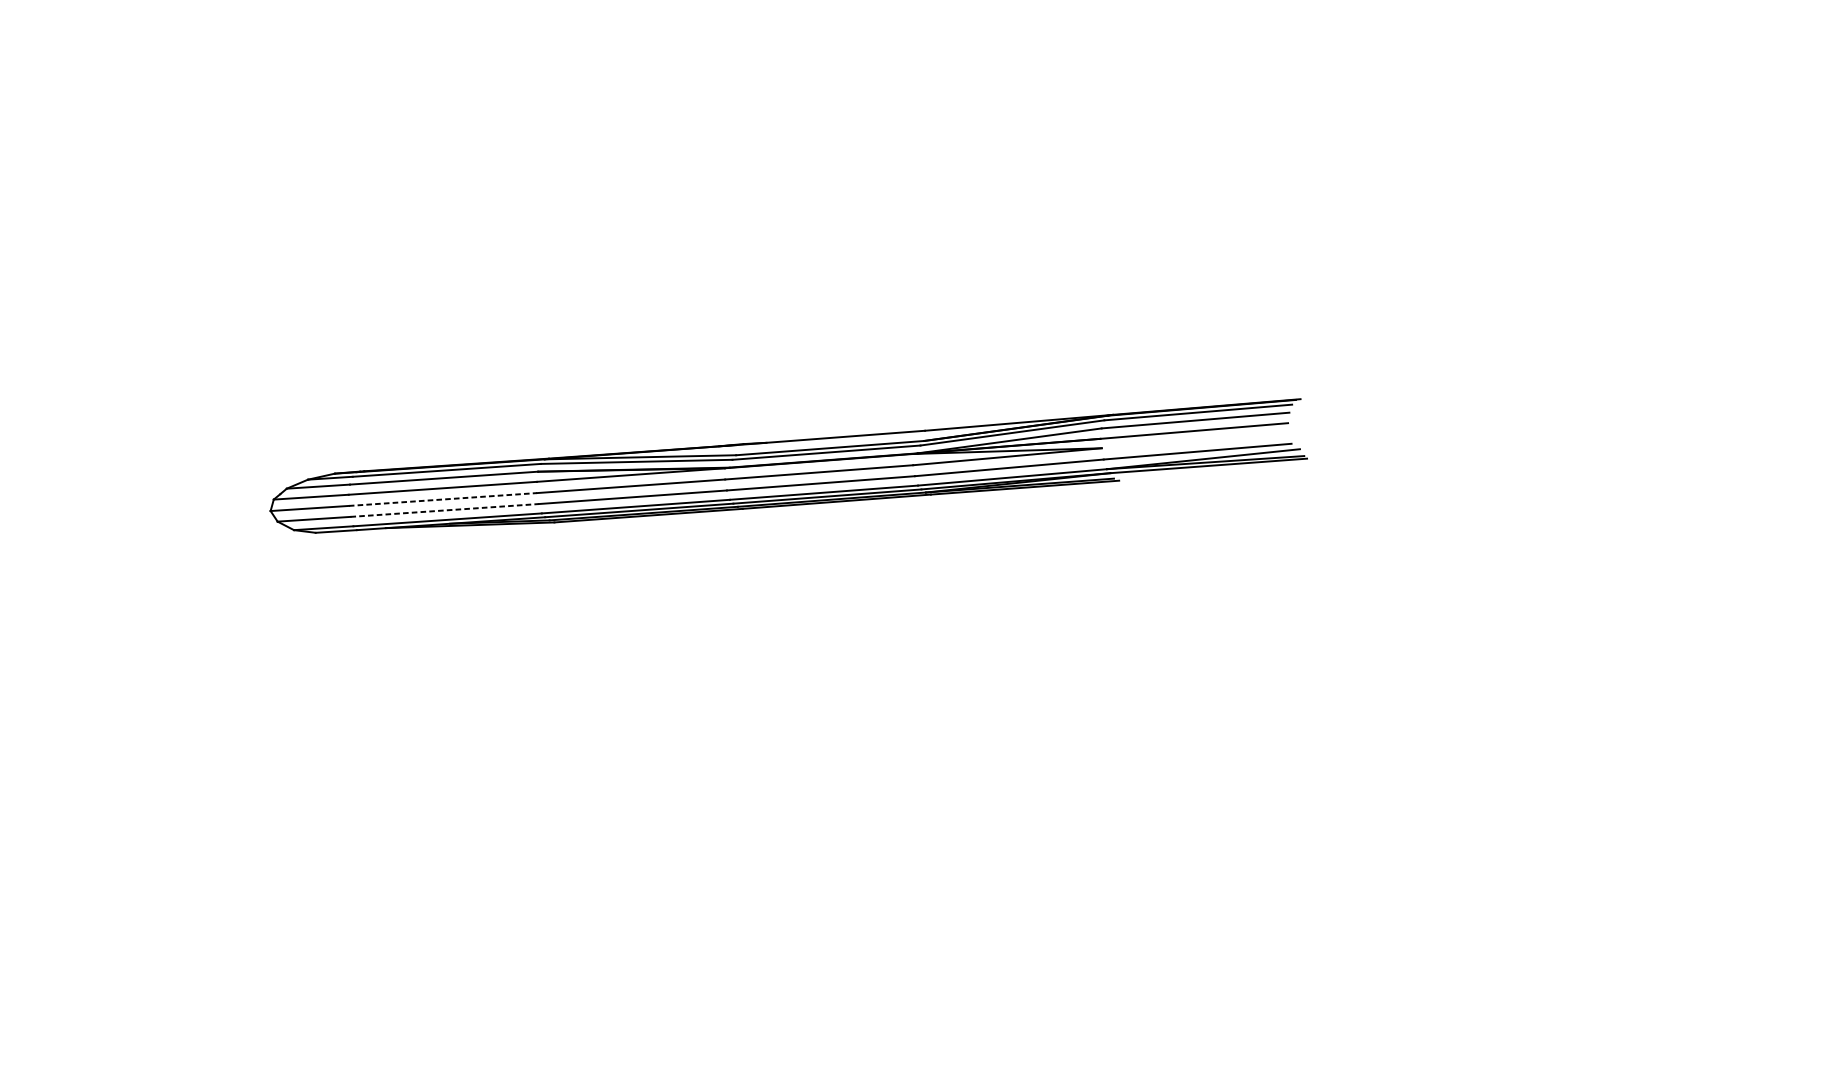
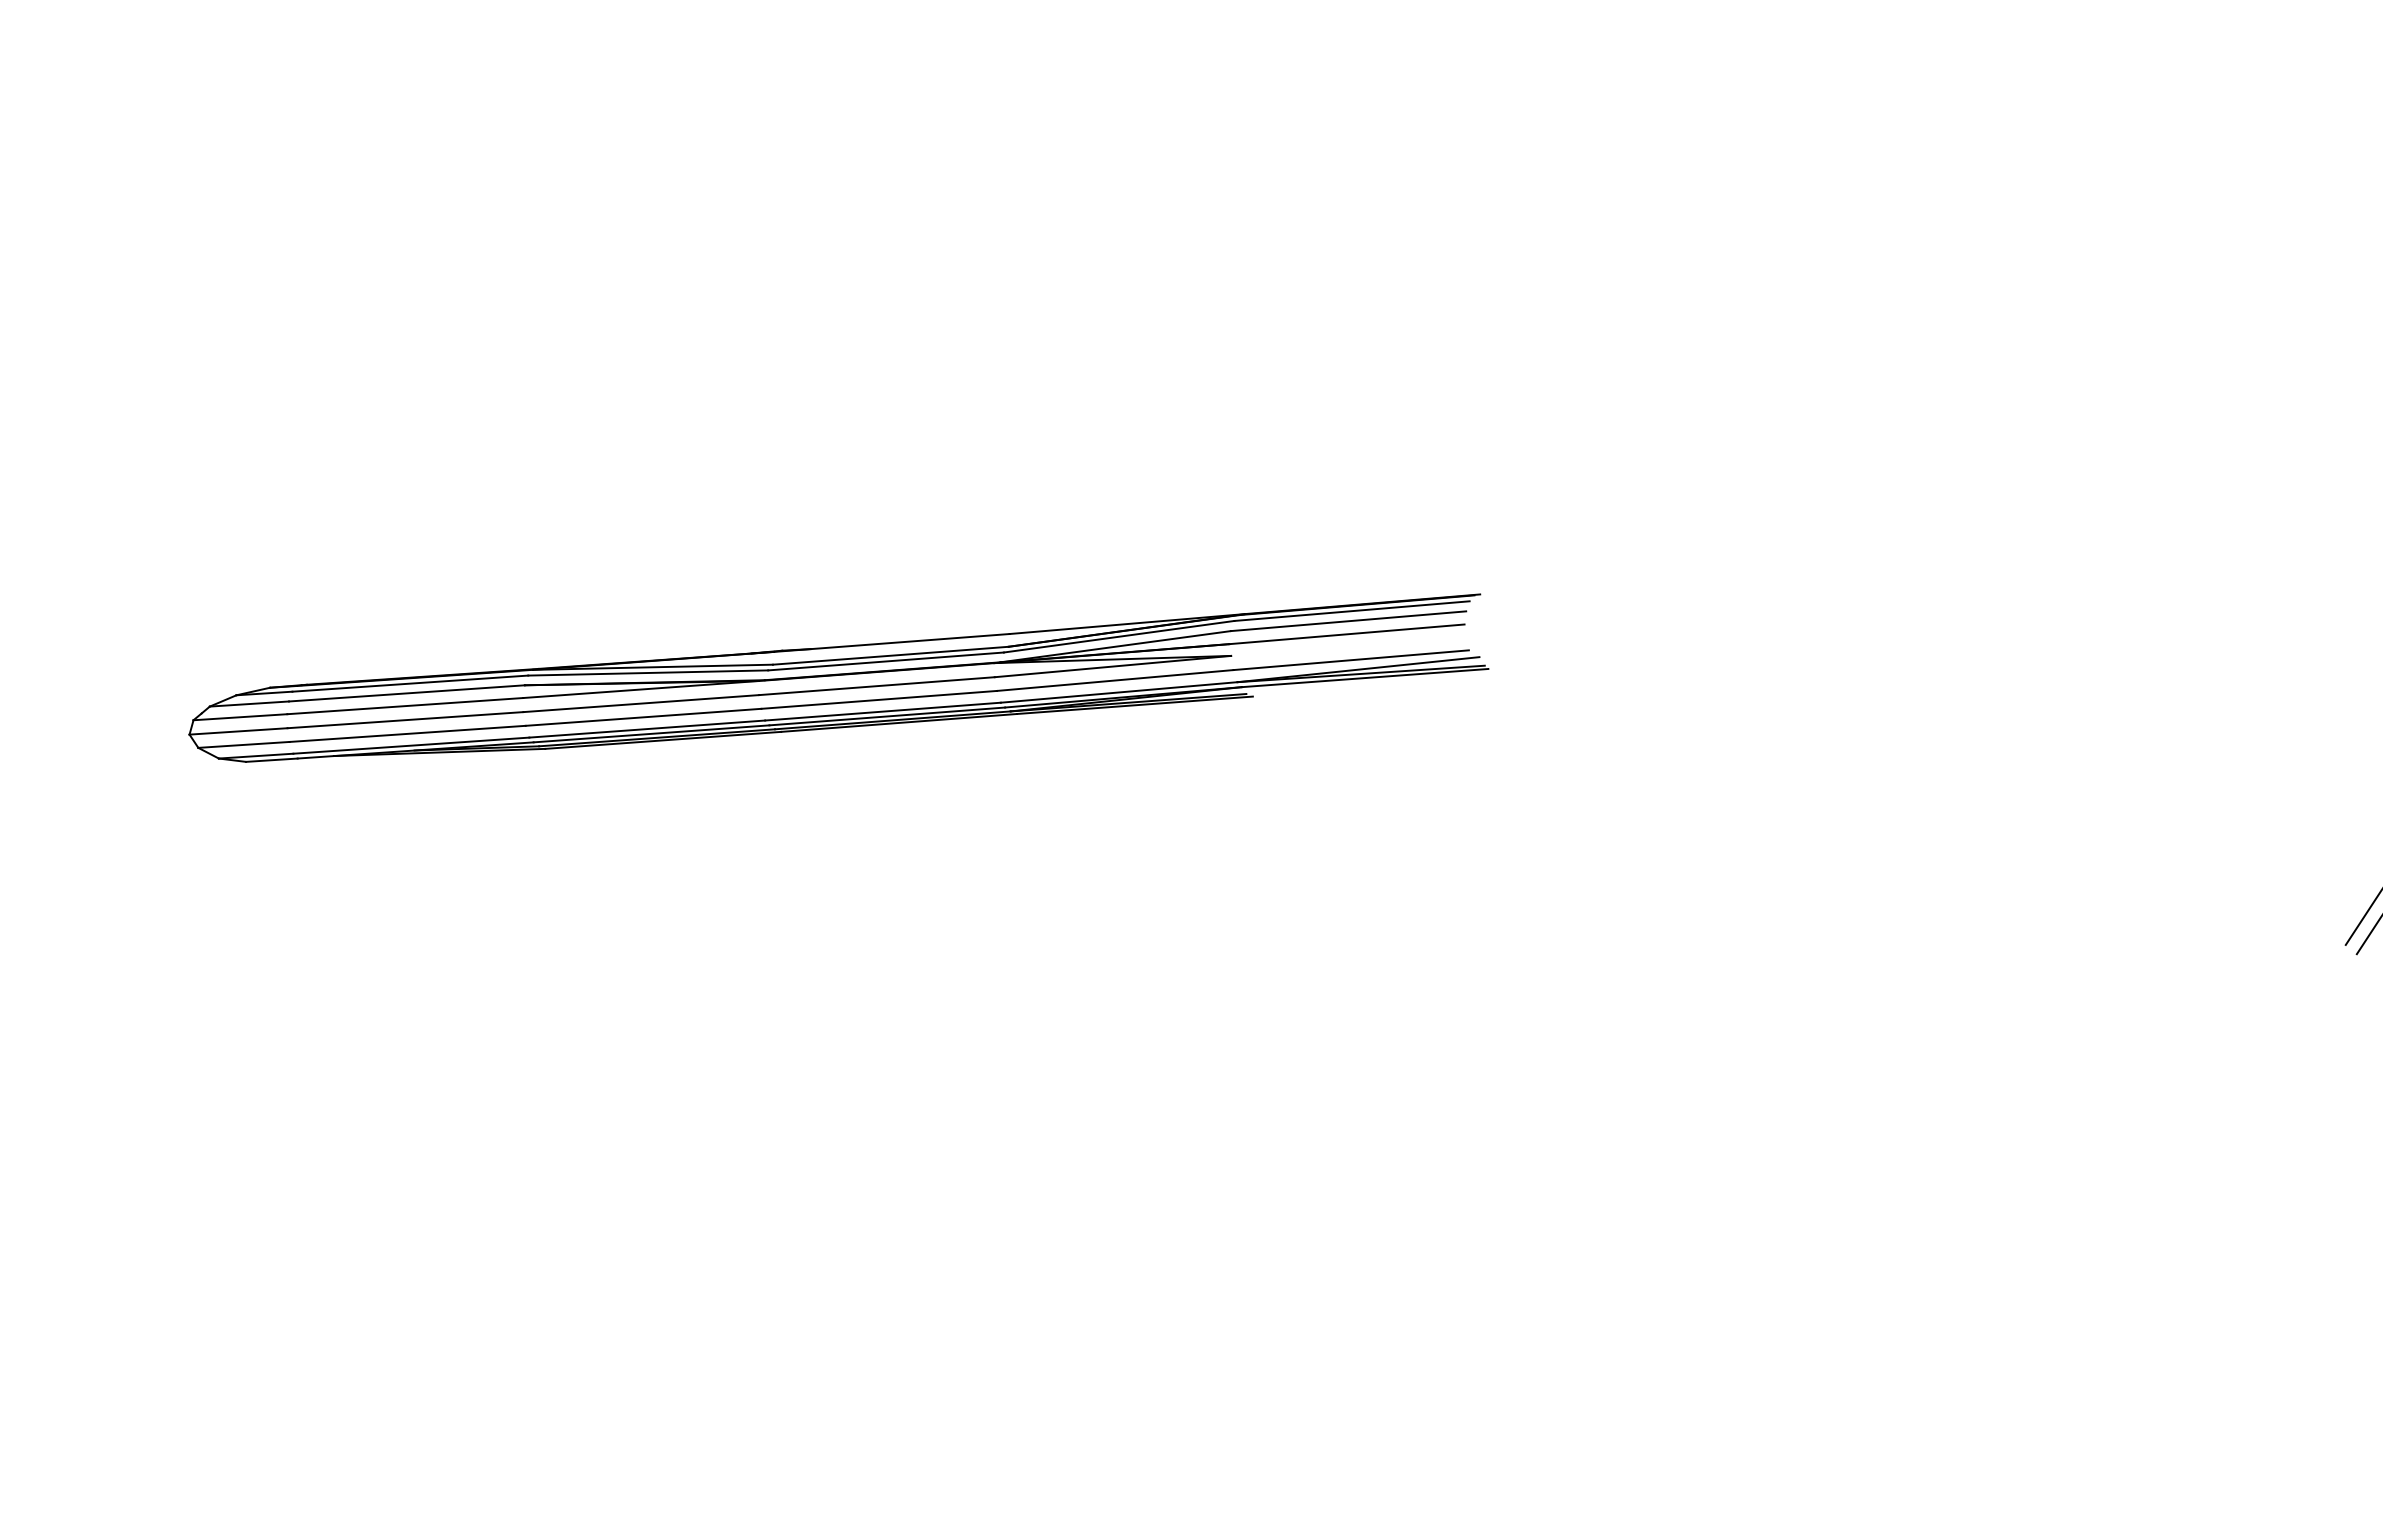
line: (443, 499) -> (406, 720), dashed -> solid
line: (445, 510) -> (408, 733), dashed -> solid

